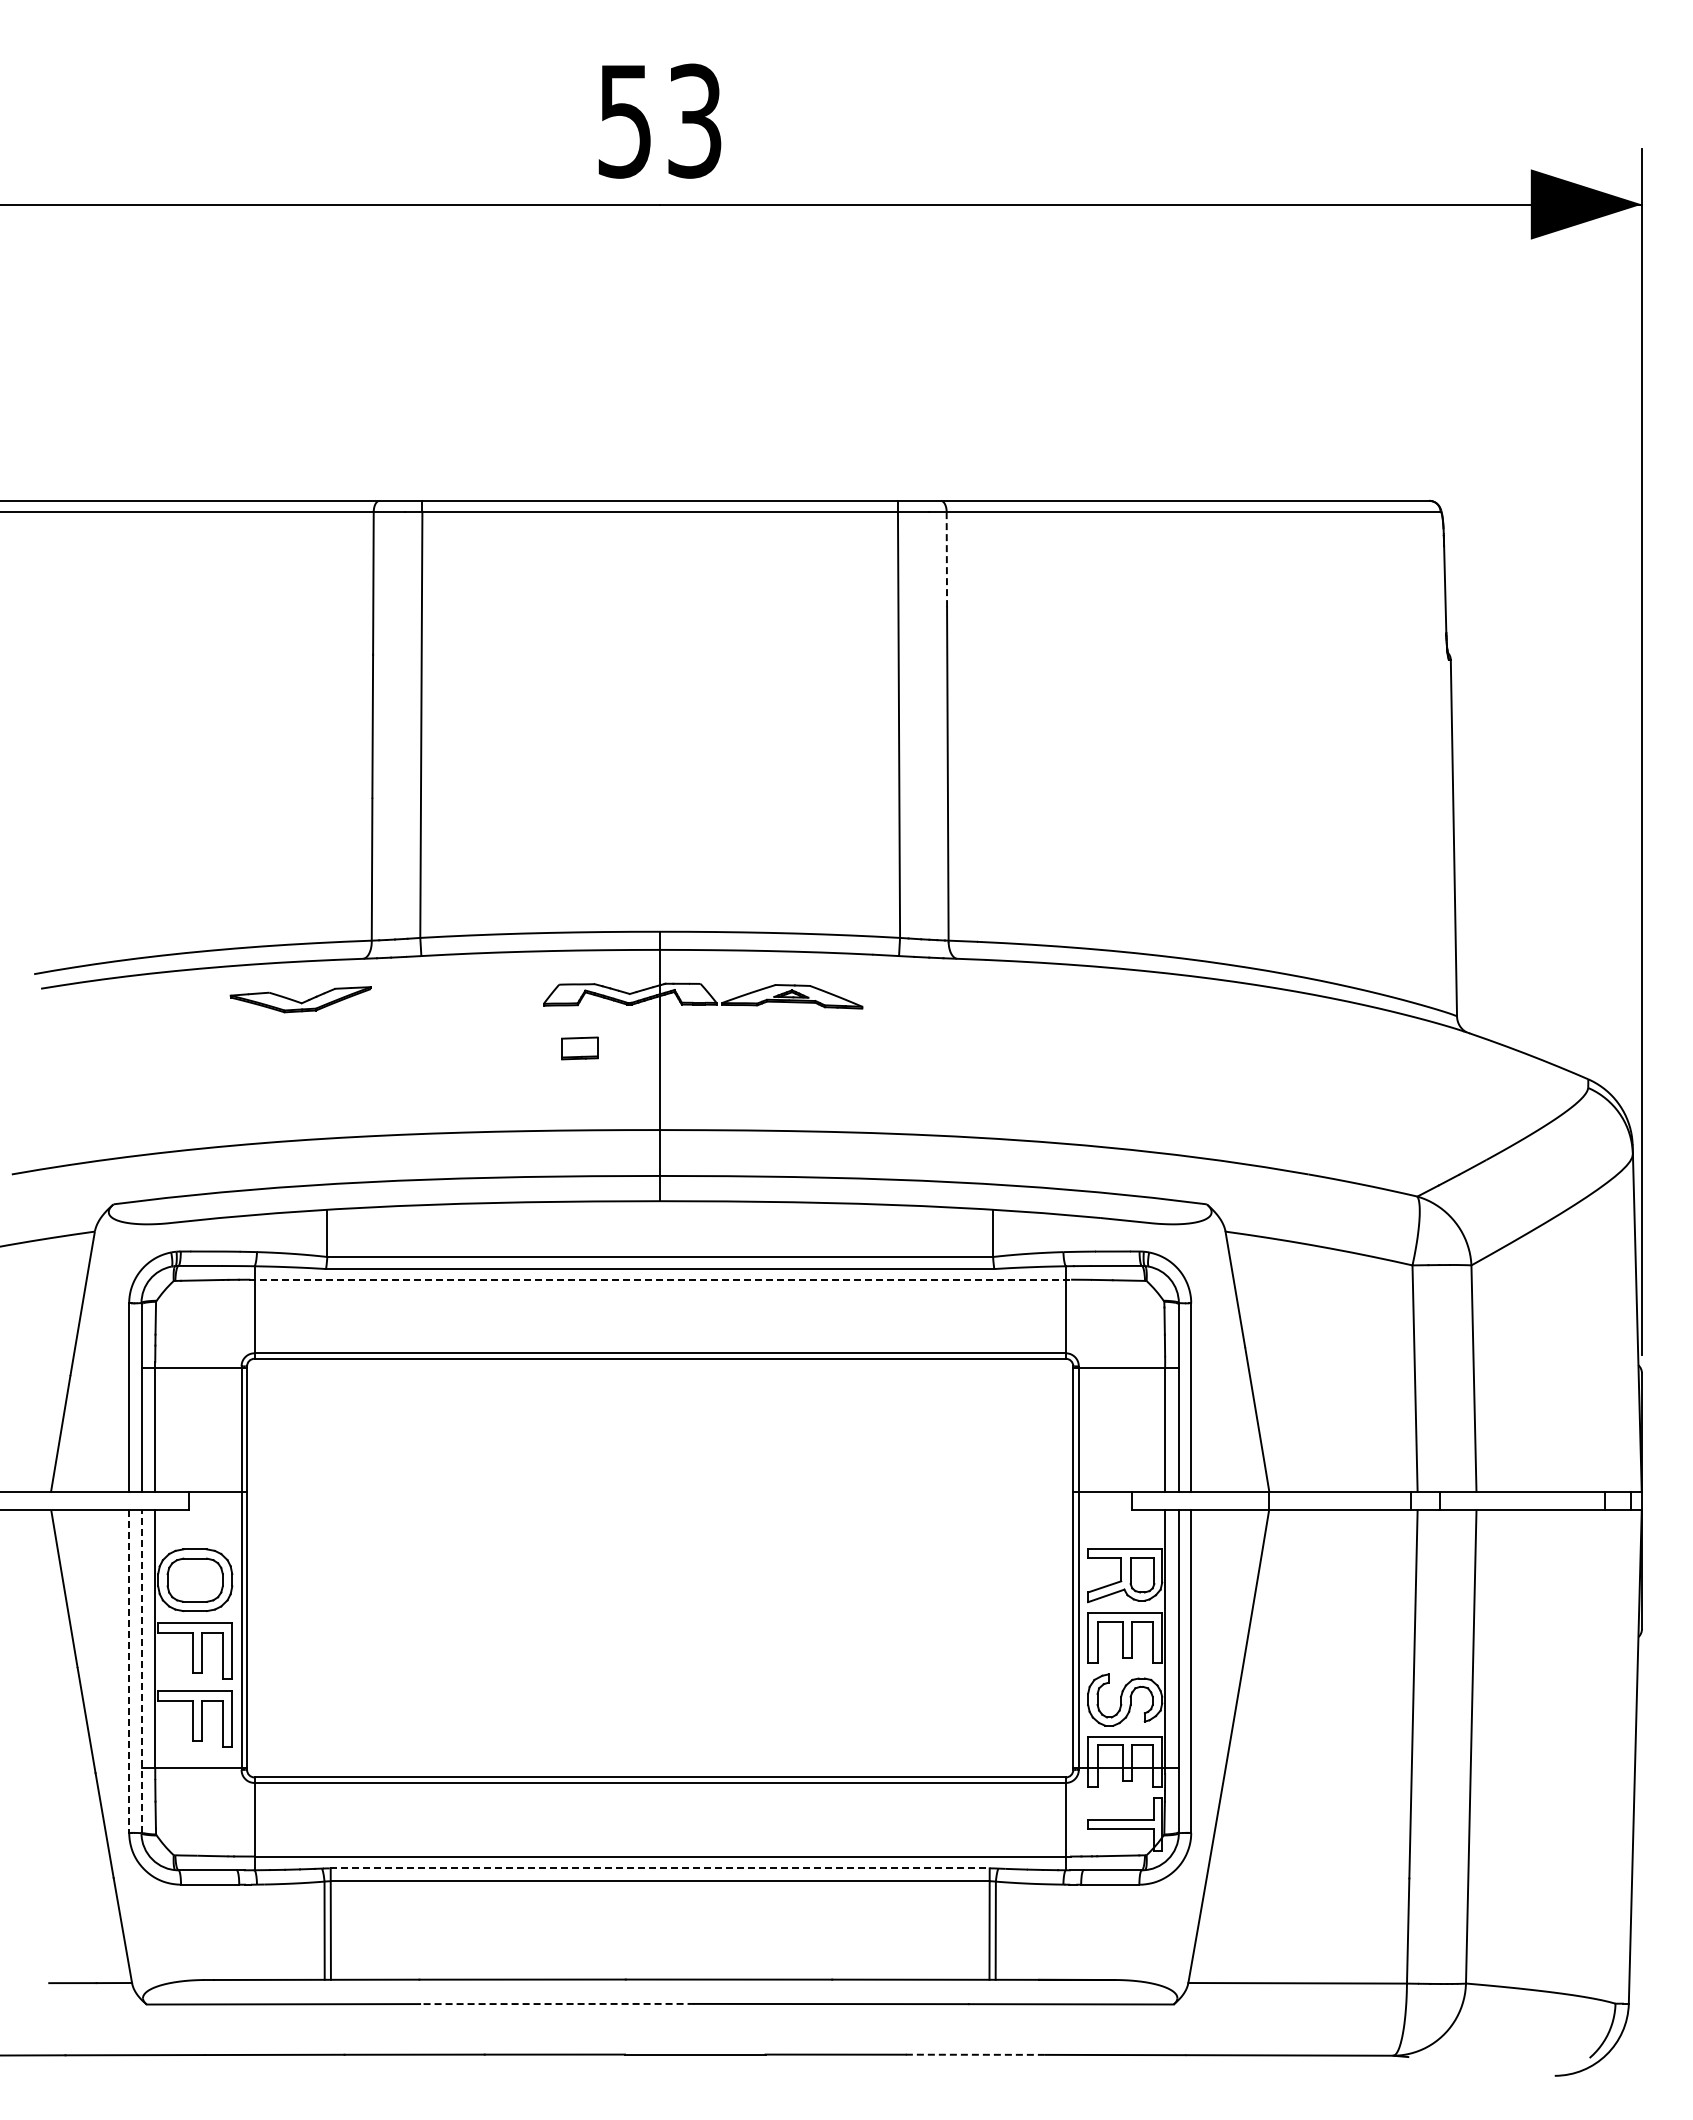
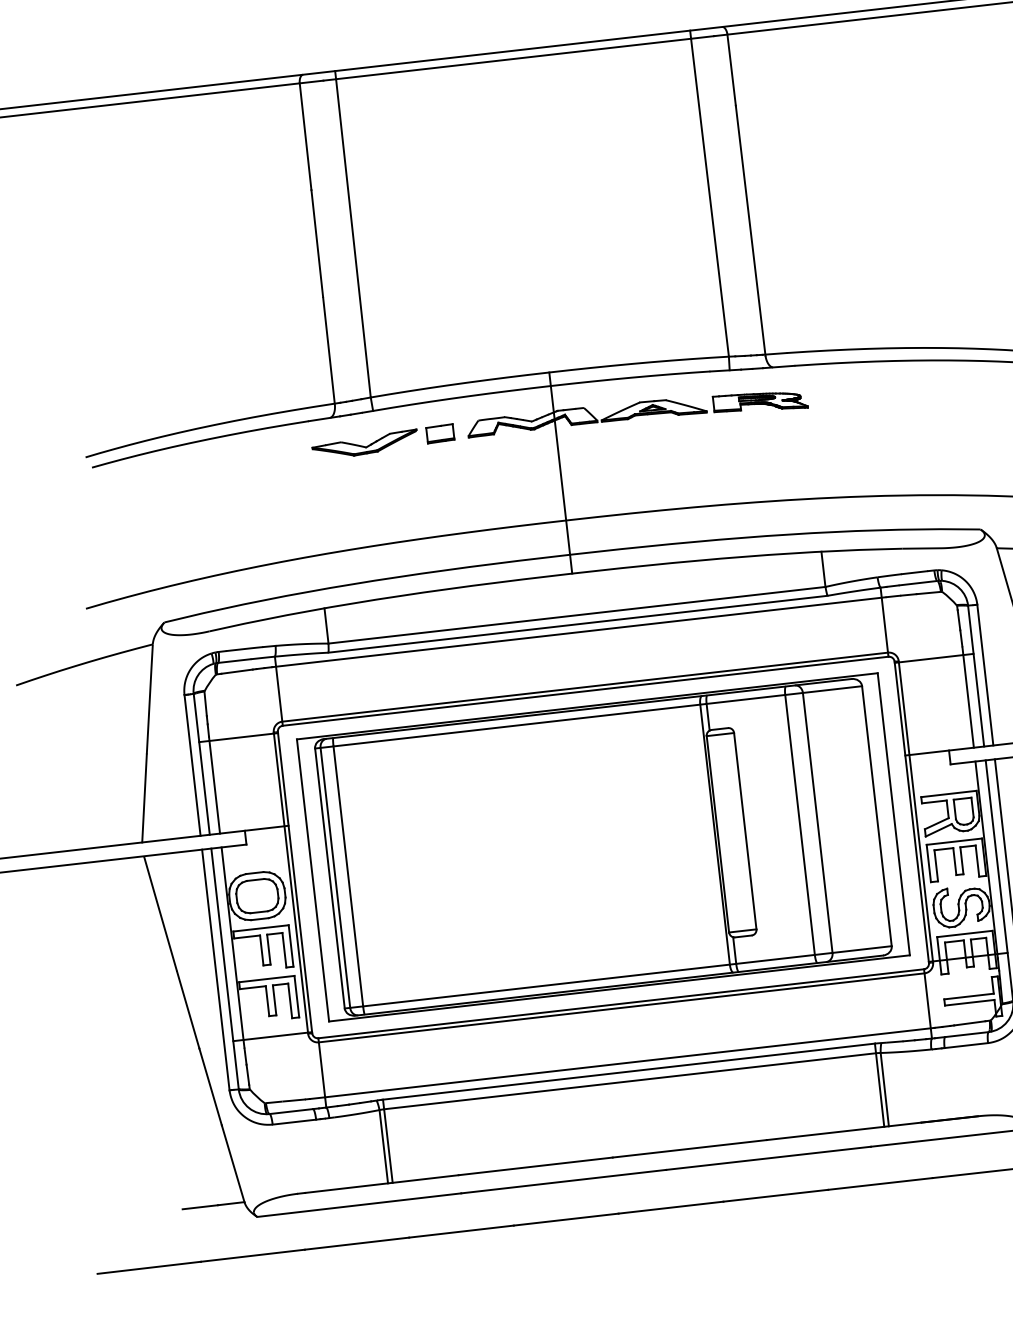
line: (946, 559) -> (731, 70), dashed -> solid
part: (300, 999) -> (364, 444), moved
part: (934, 1002) -> (760, 401), added
part: (579, 1048) -> (440, 433), moved
line: (660, 1279) -> (579, 632), dashed -> solid
part: (659, 1567) -> (602, 847), added
line: (141, 1671) -> (225, 968), dashed -> solid
line: (129, 1672) -> (216, 970), dashed -> solid
line: (659, 1868) -> (628, 1071), dashed -> solid
line: (556, 2004) -> (563, 1182), dashed -> solid
line: (975, 2054) -> (880, 1183), dashed -> solid

